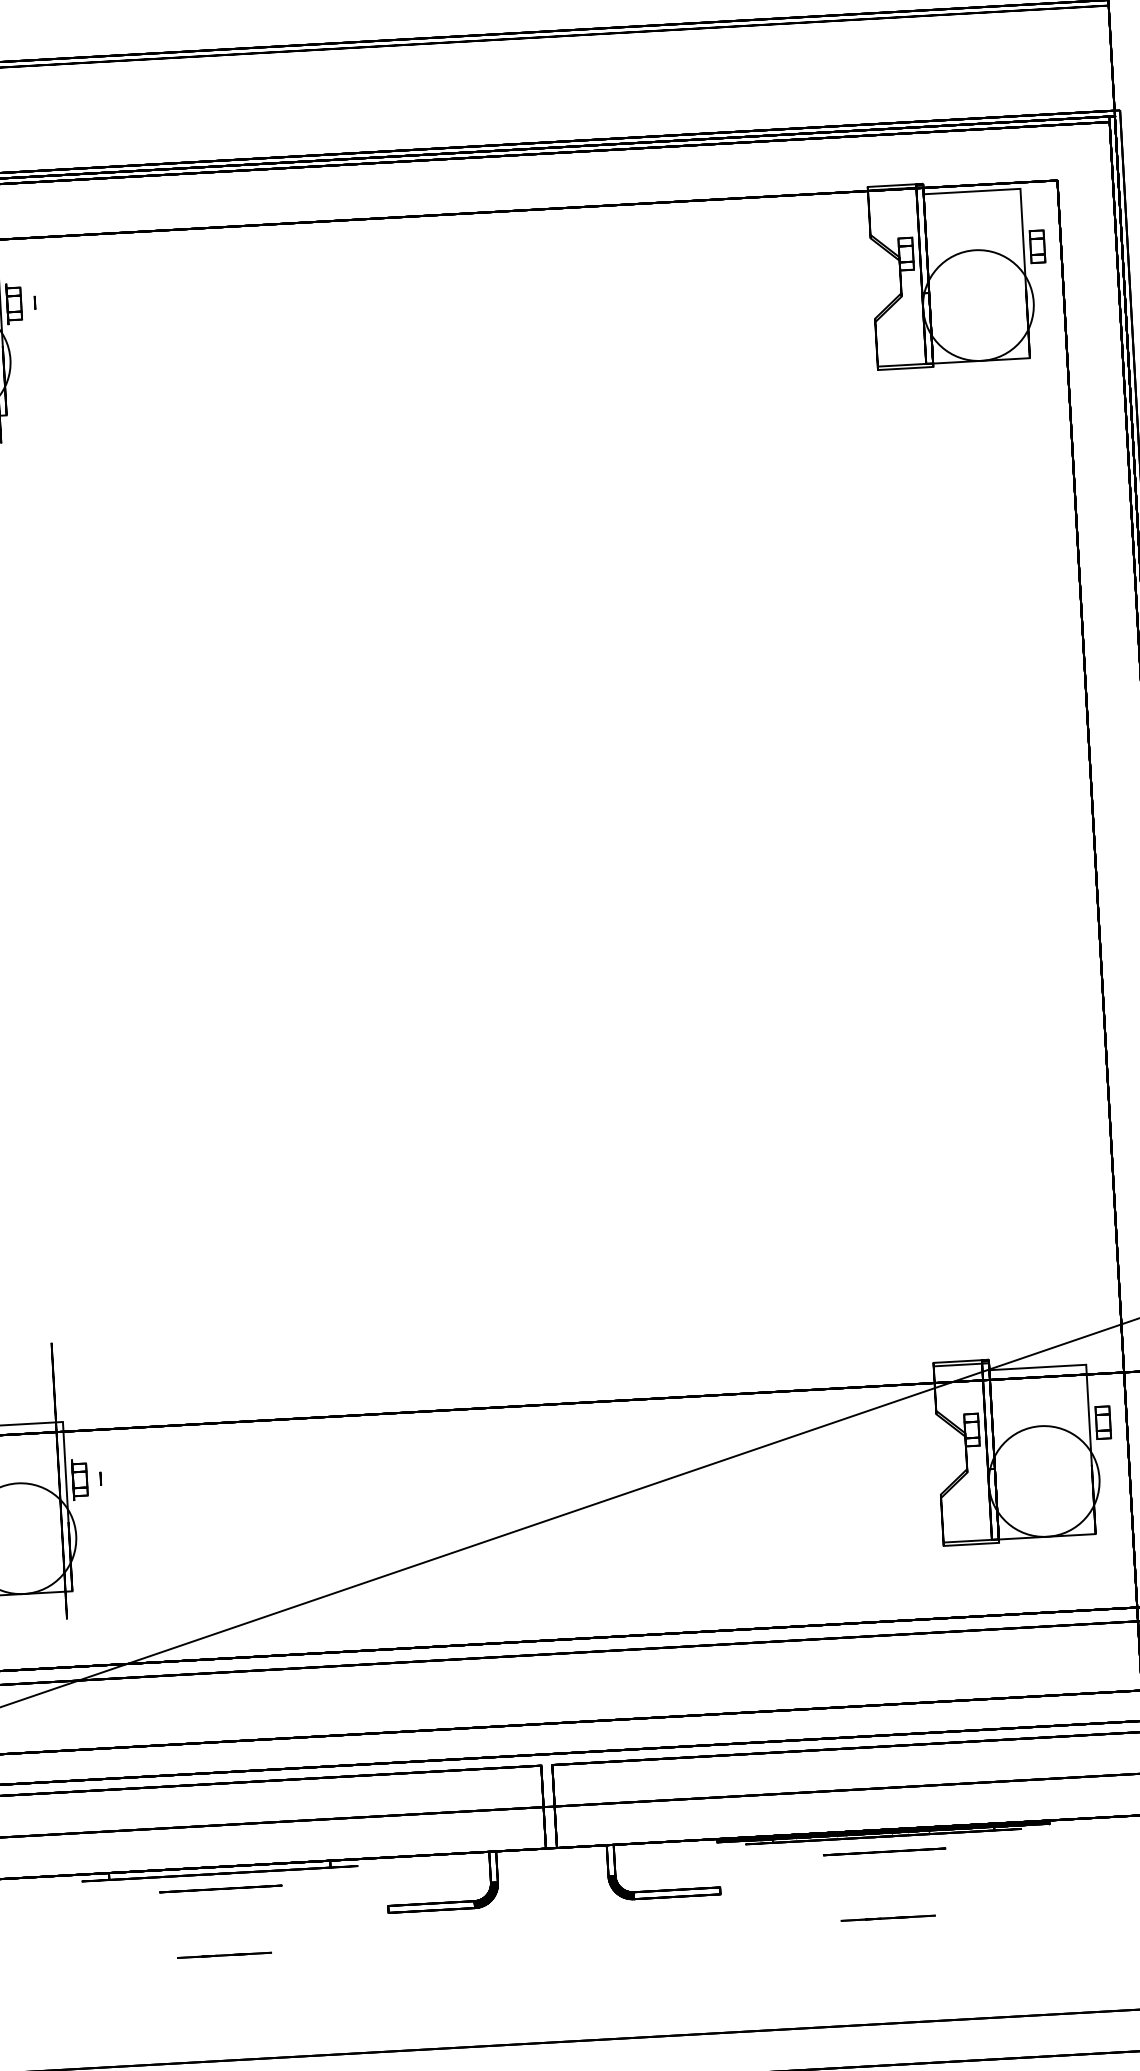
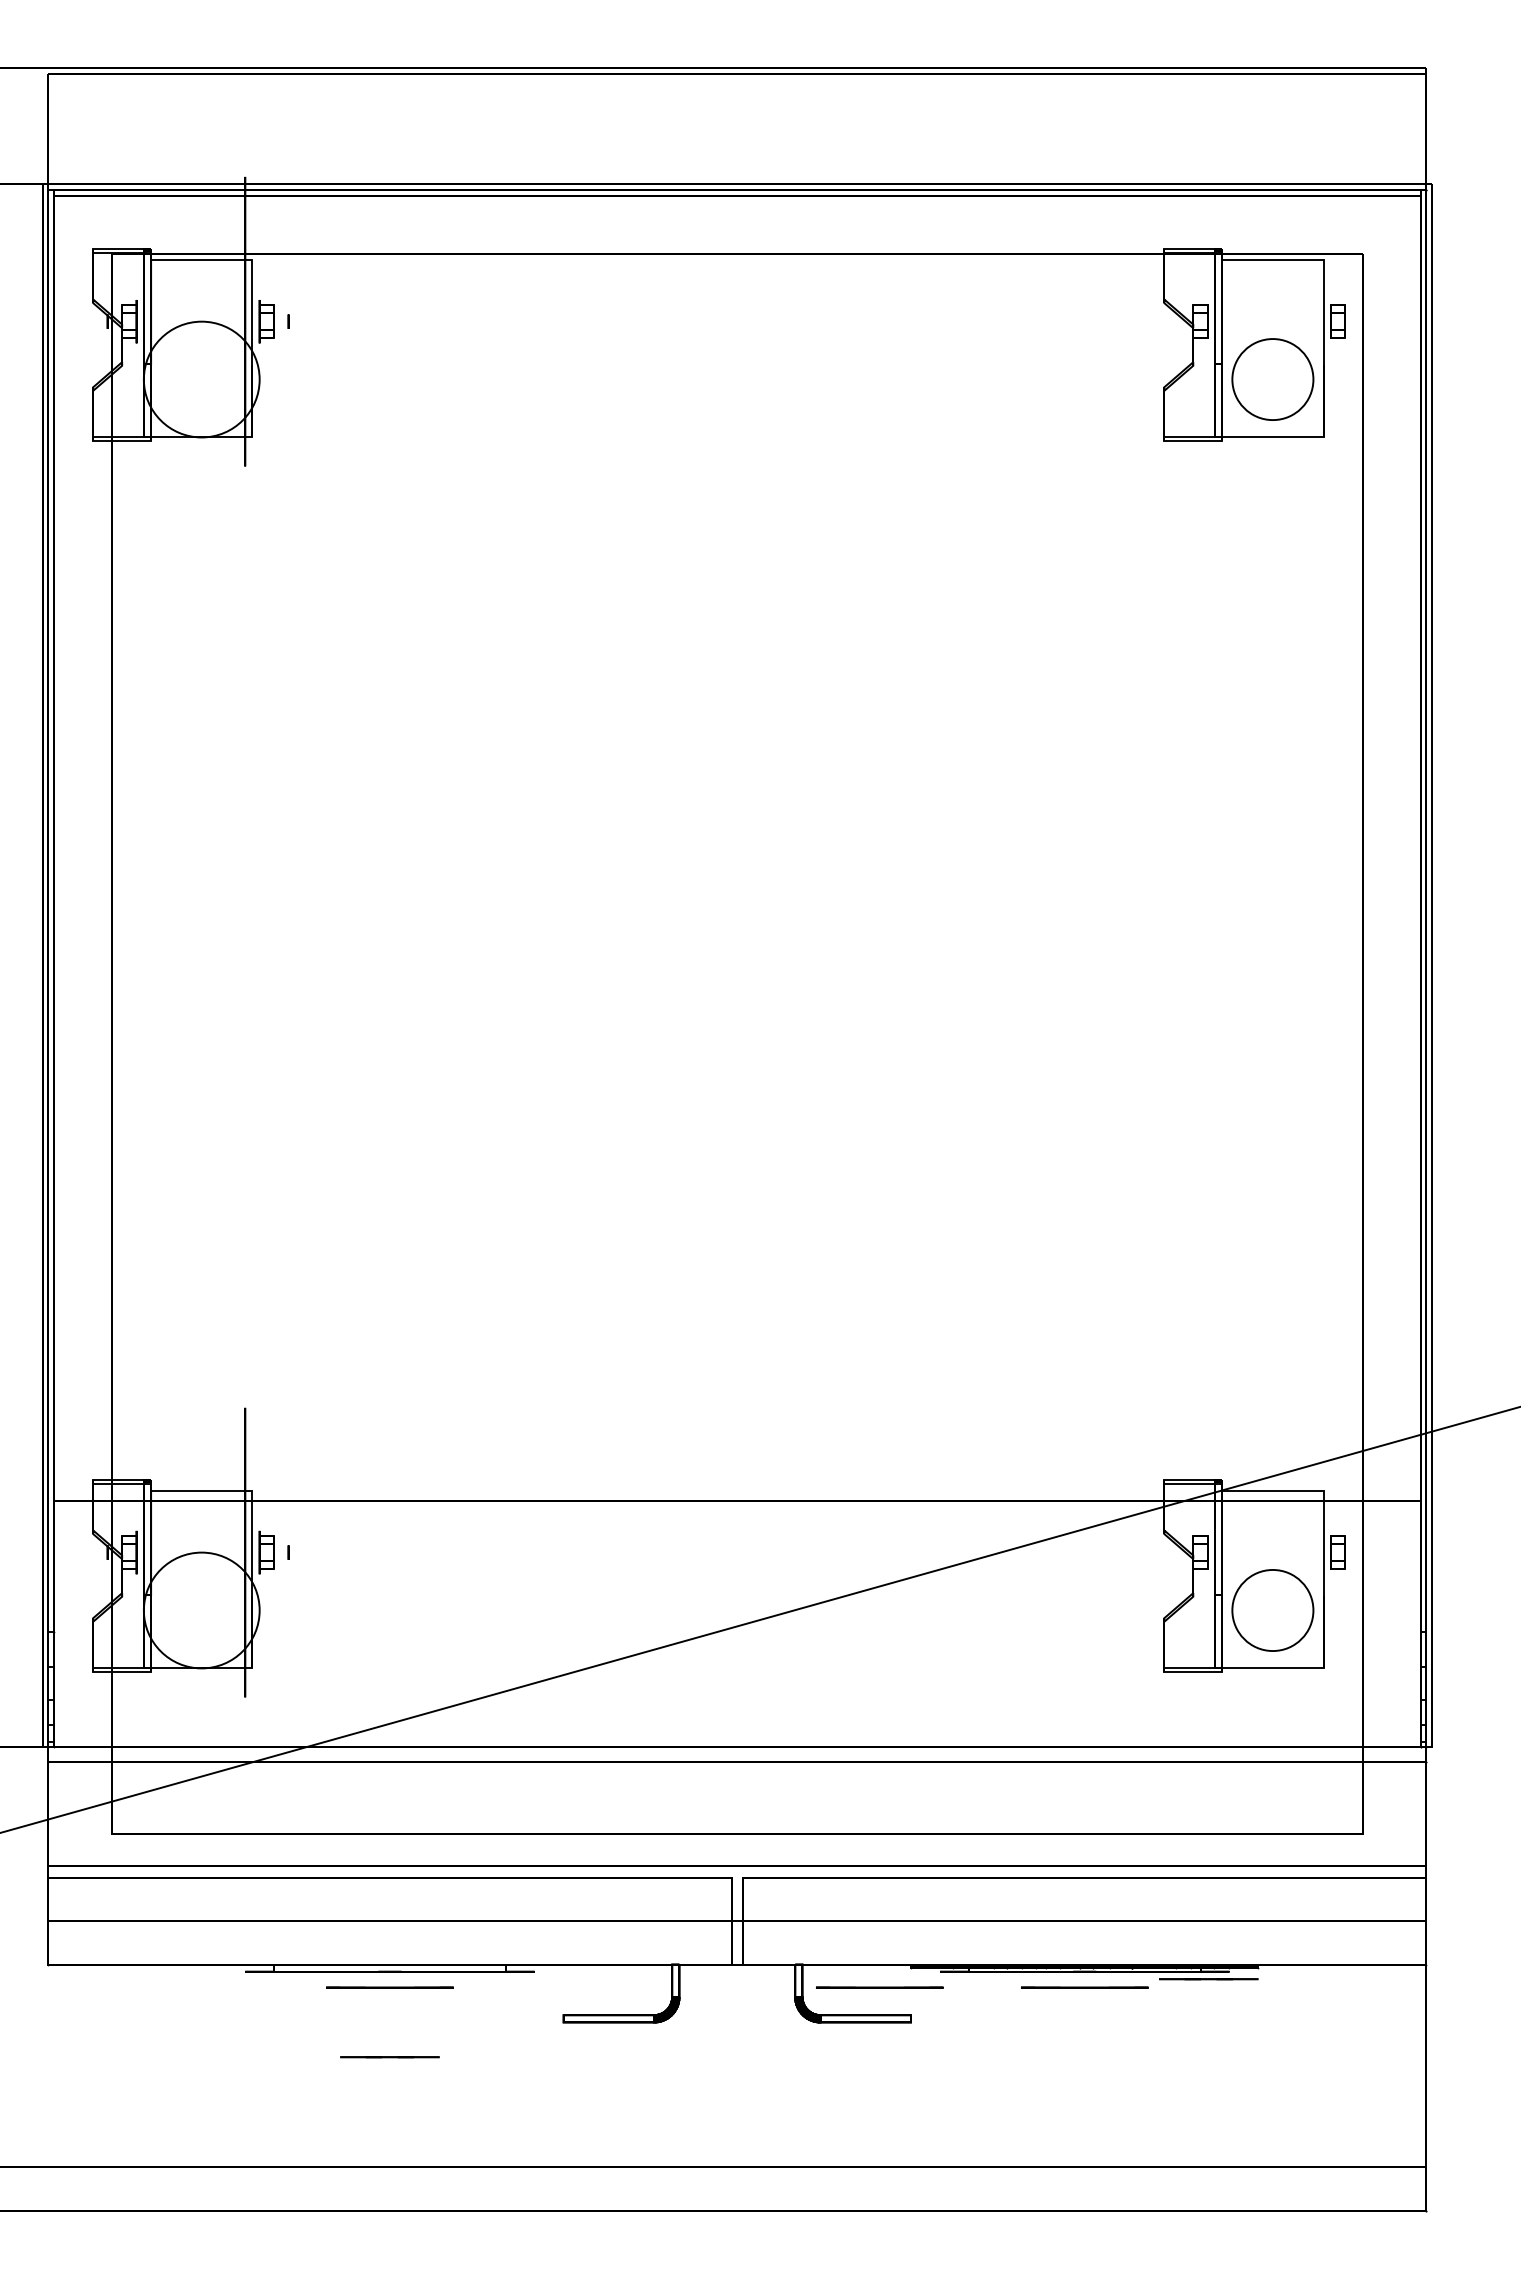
circle: (978, 305) -> (1272, 379), size x0.7
circle: (1043, 1481) -> (1272, 1610), size x0.7
line: (688, 1862) -> (879, 1987), added
line: (888, 1918) -> (1208, 1979), moved

